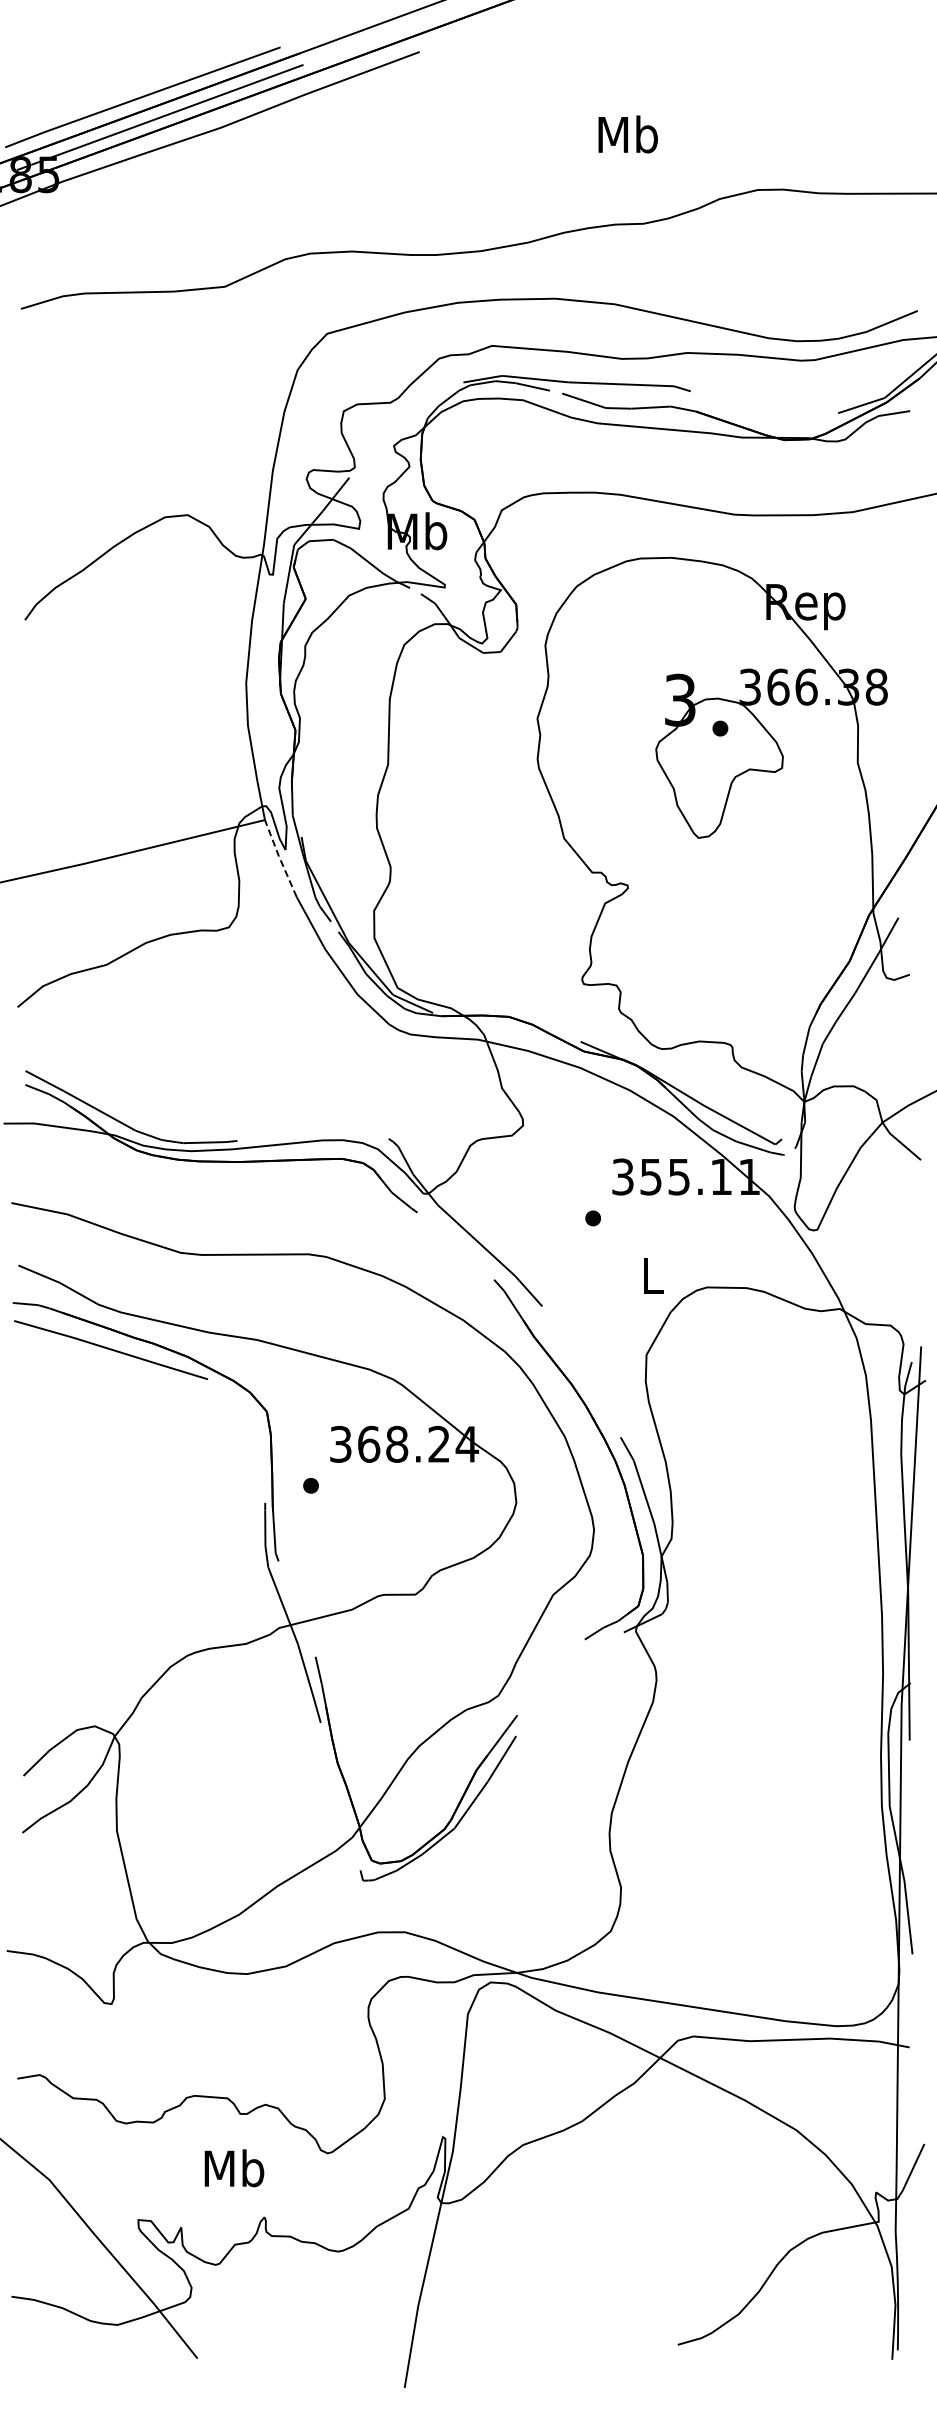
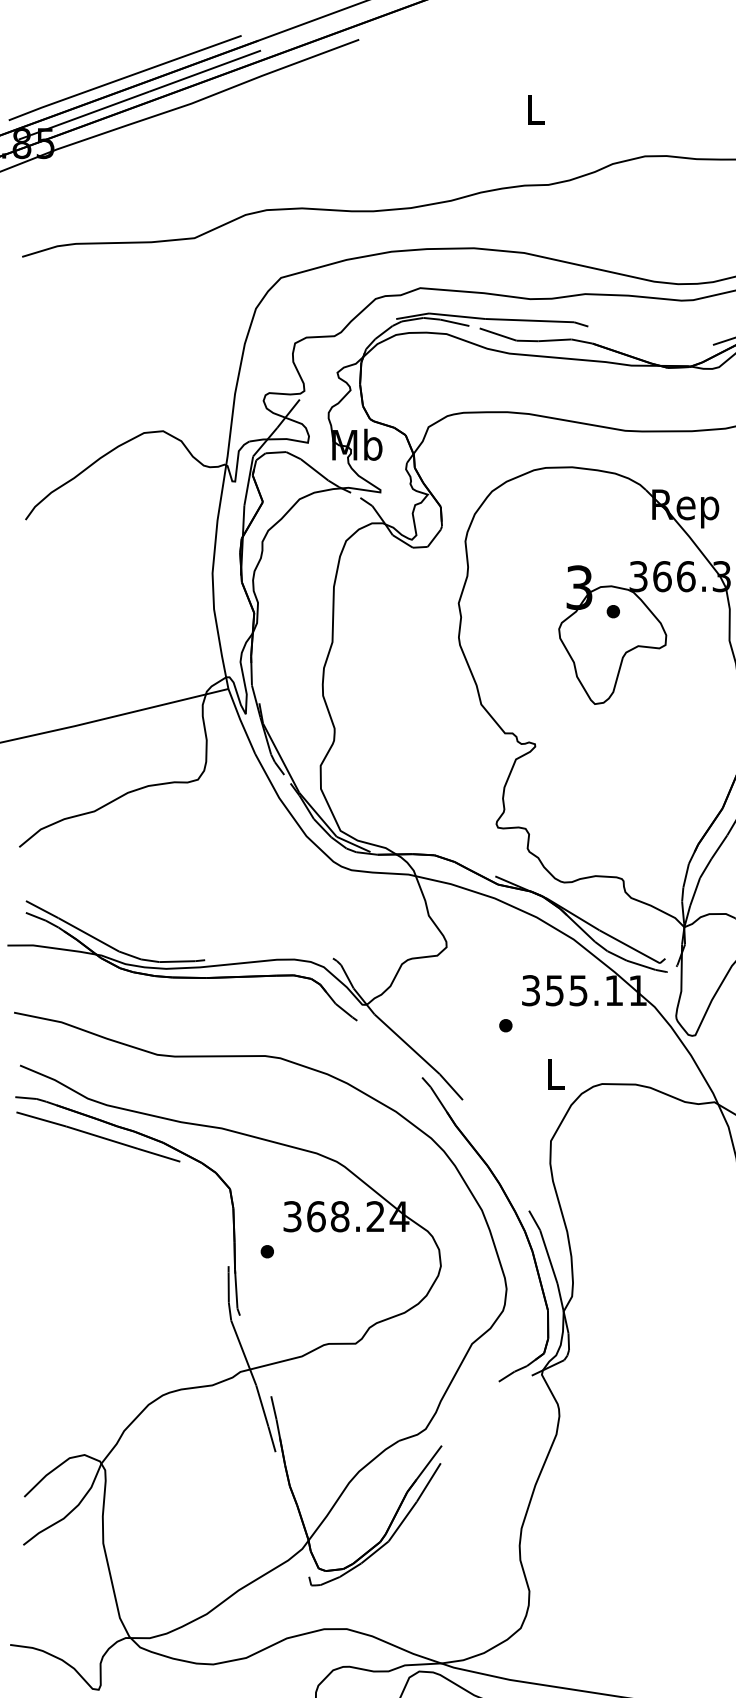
text: (627, 134) -> (534, 109), Mb -> L
line: (279, 857) -> (240, 720), dashed -> solid

